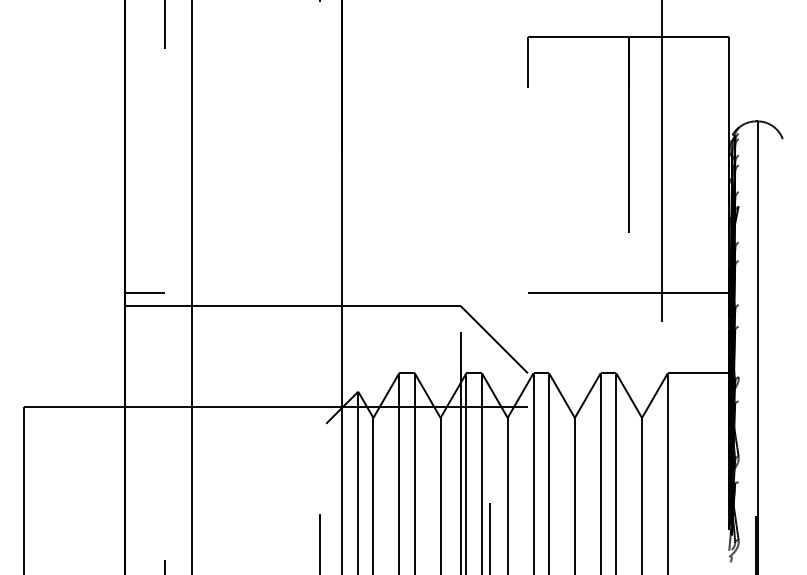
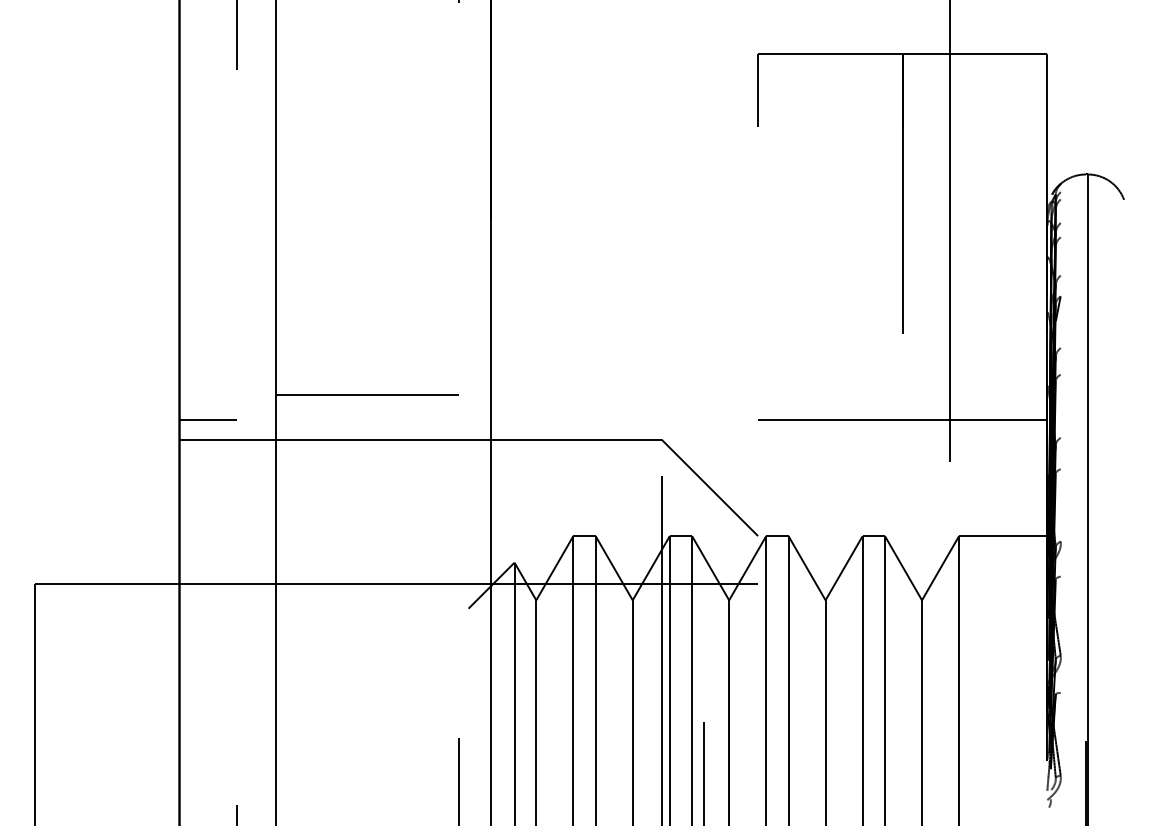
line: (255, 275) -> (366, 395), added

